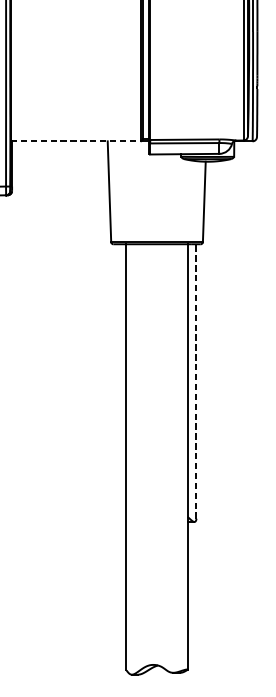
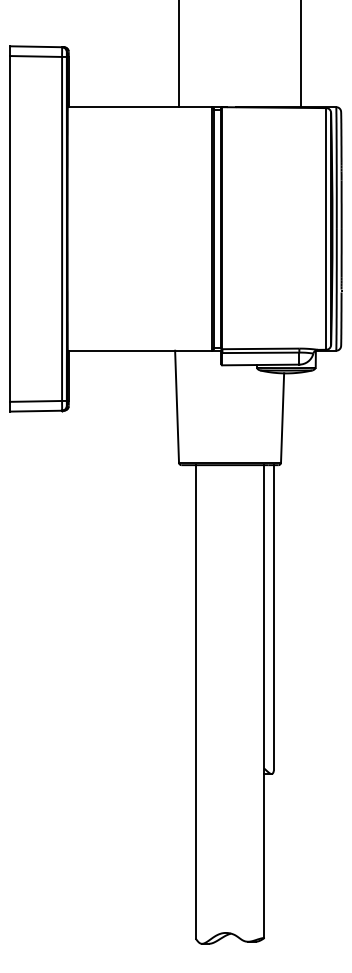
line: (76, 141) -> (140, 350), dashed -> solid
line: (196, 381) -> (273, 617), dashed -> solid

